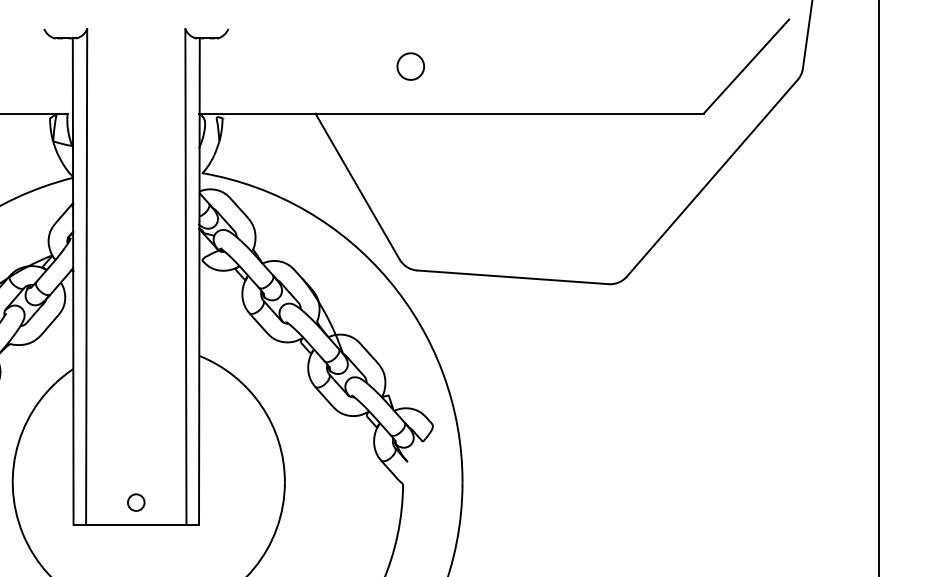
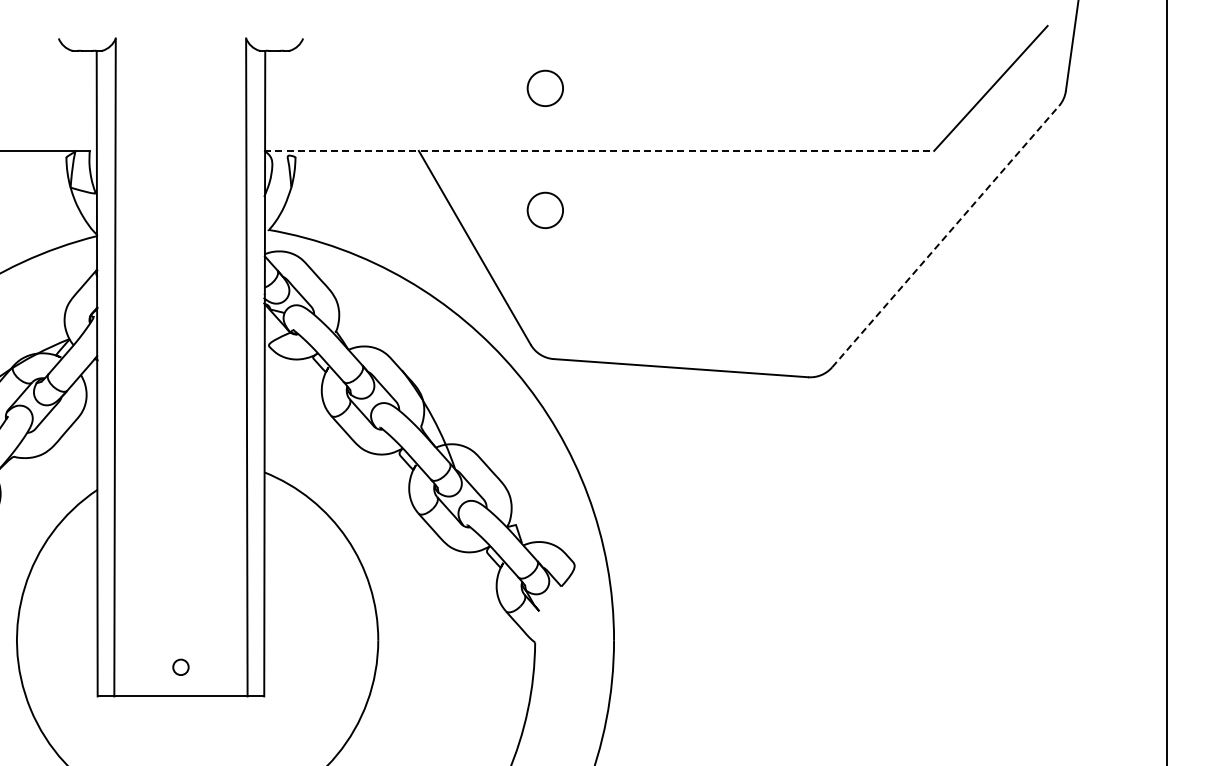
line: (451, 113) -> (599, 150), solid -> dashed
circle: (410, 157) -> (544, 209), added
line: (712, 178) -> (945, 236), solid -> dashed
circle: (135, 502) -> (180, 667), size x0.7

